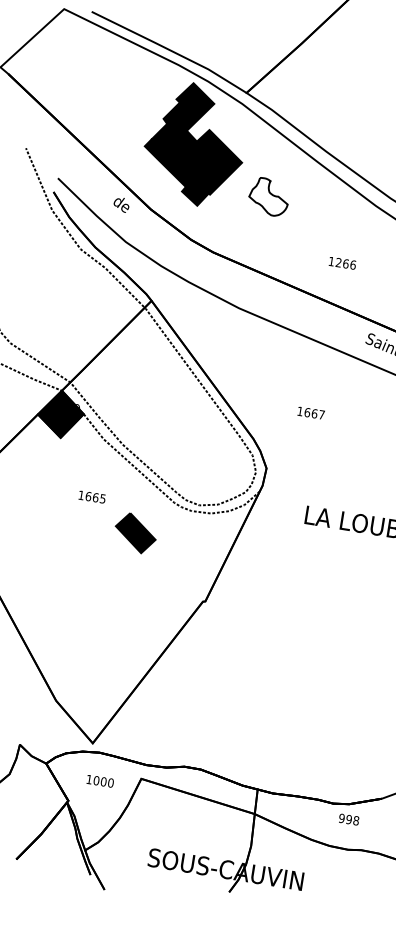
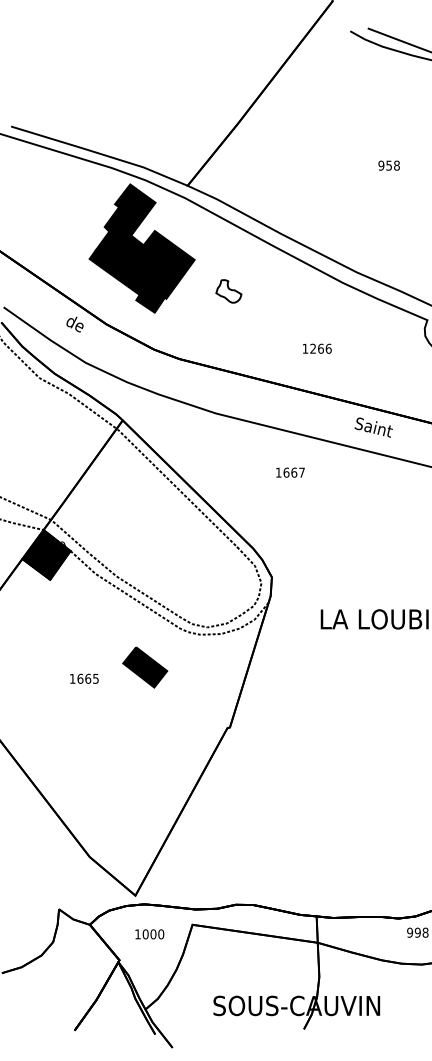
part: (268, 197) -> (228, 291), size x0.6
text: (311, 413) -> (290, 472), moved
text: (92, 496) -> (84, 678), moved

